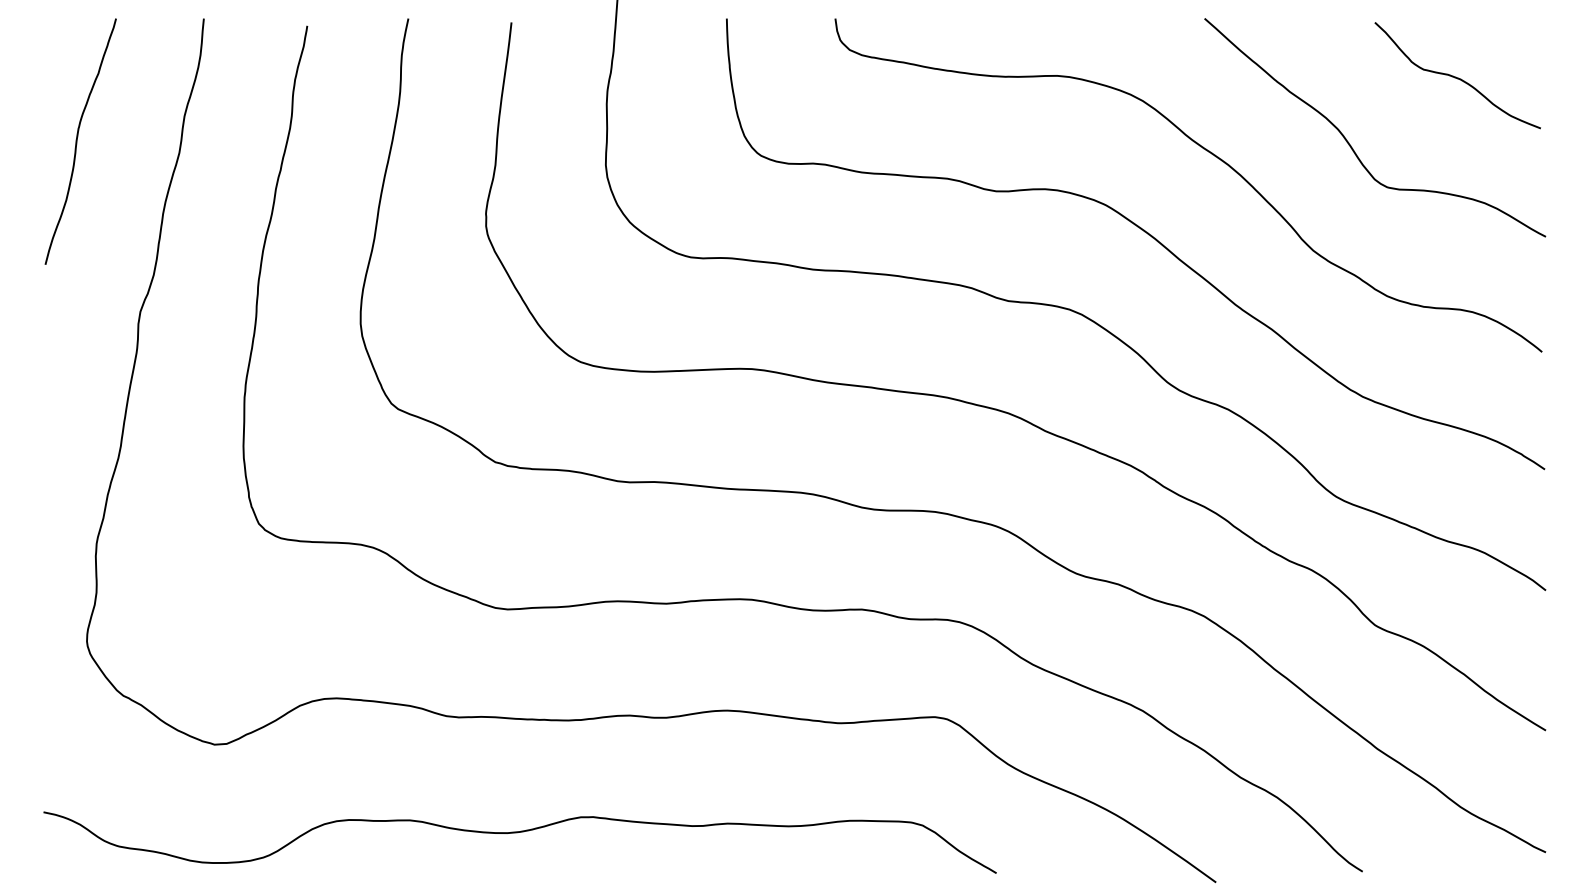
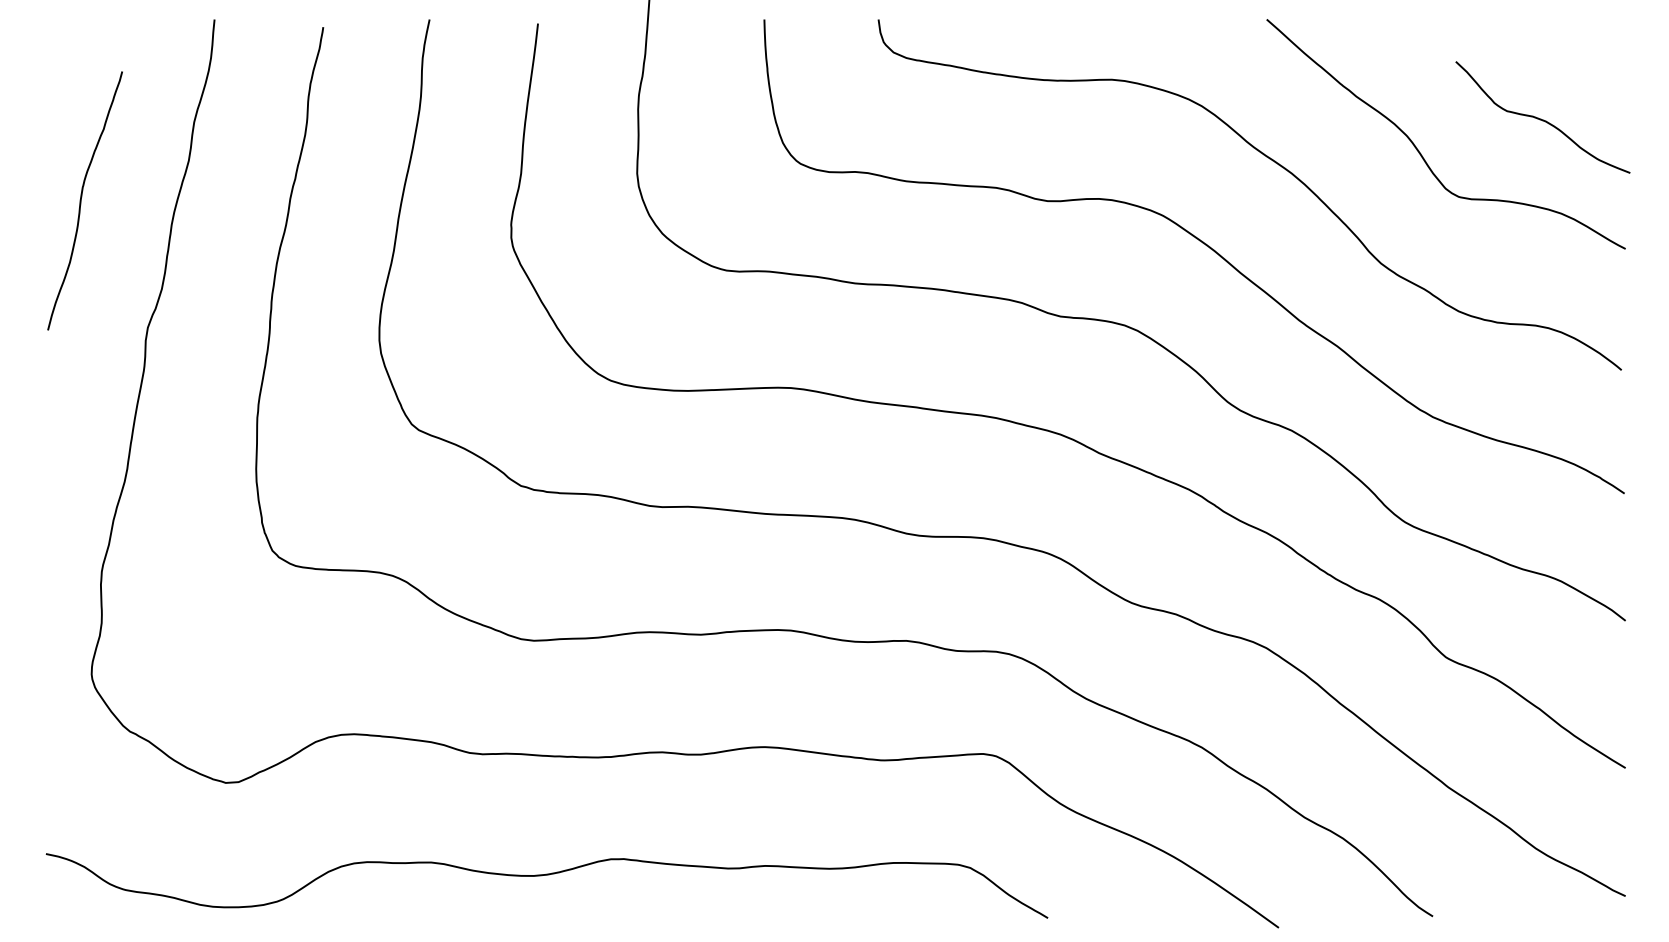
curve: (1456, 76) -> (1541, 118), moved
curve: (77, 141) -> (81, 200), moved

